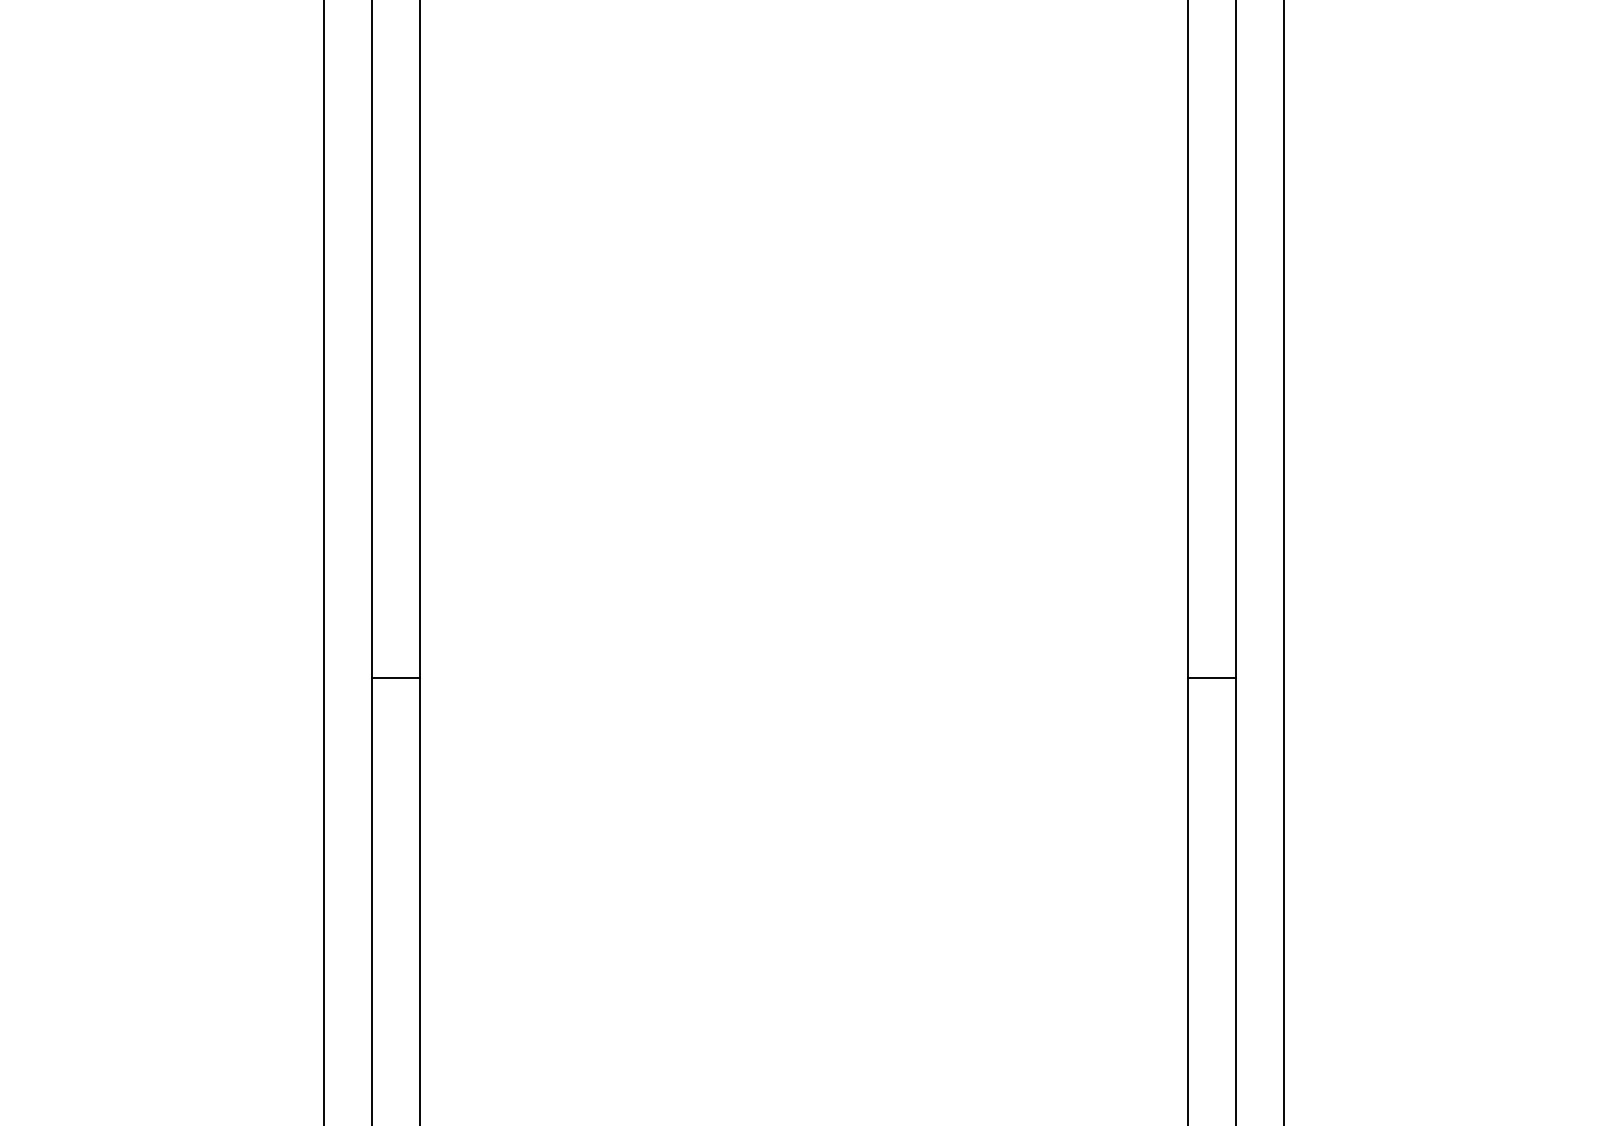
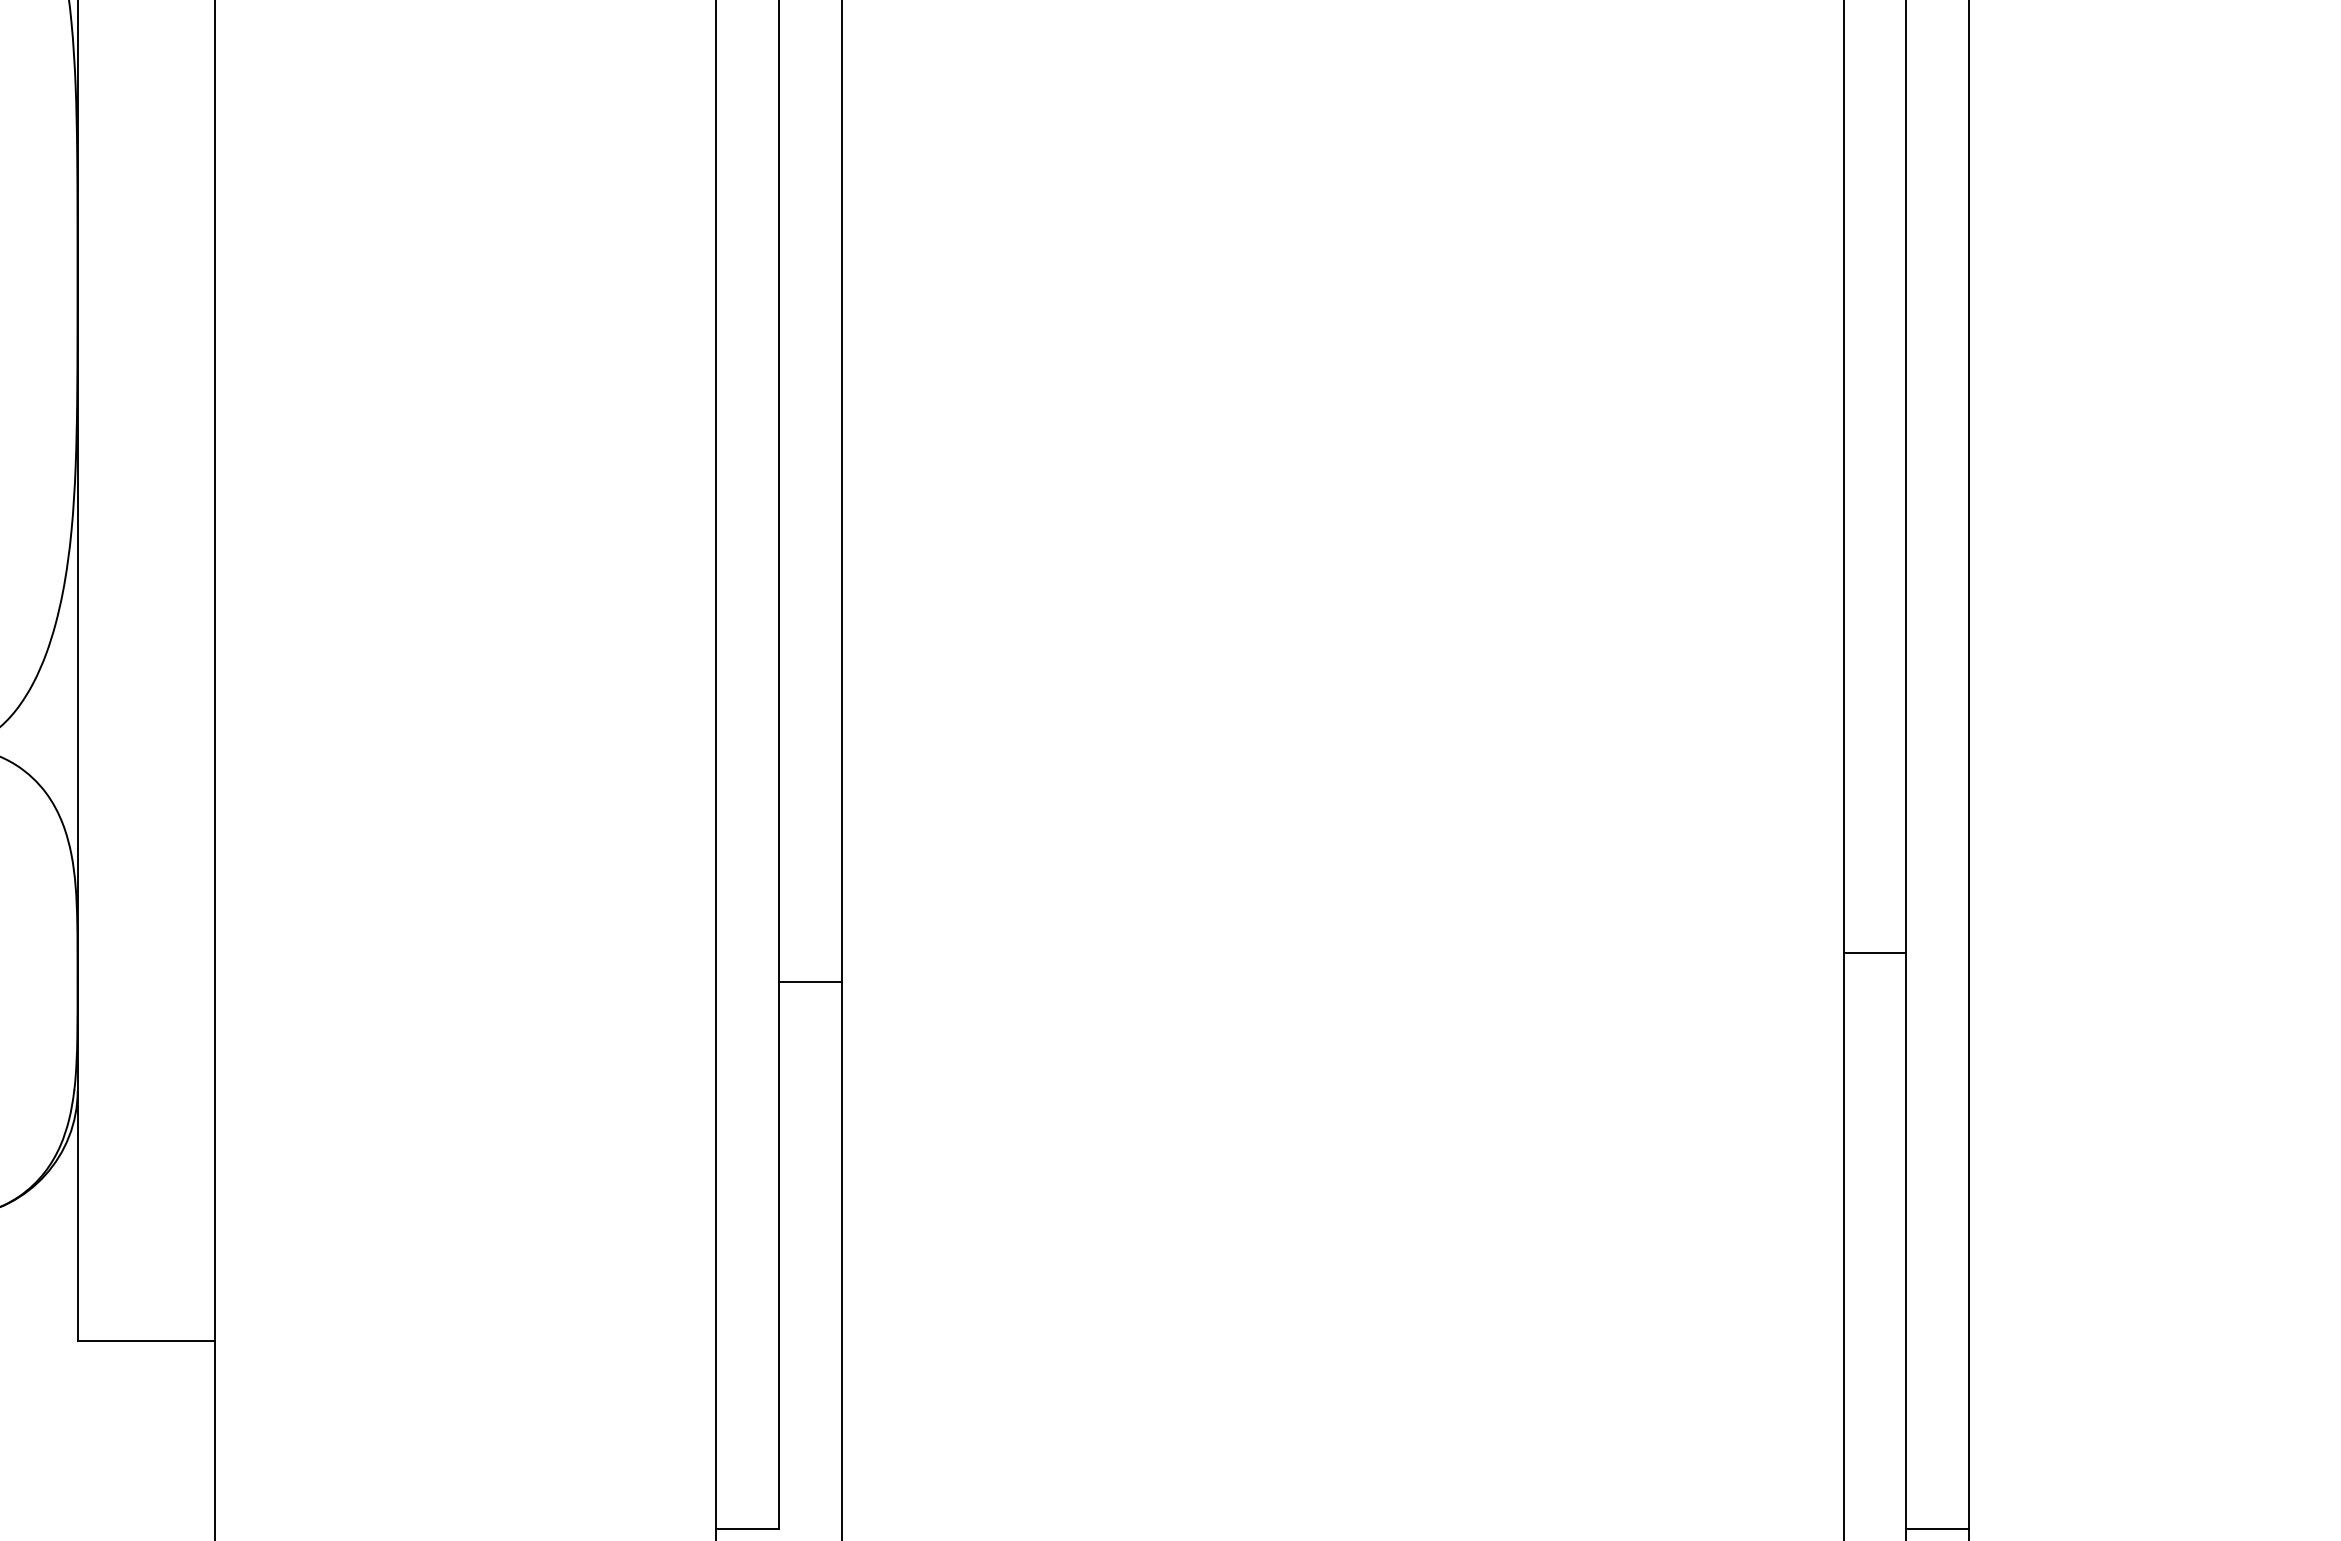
line: (395, 677) -> (810, 981), moved
line: (1211, 677) -> (1874, 952), moved

